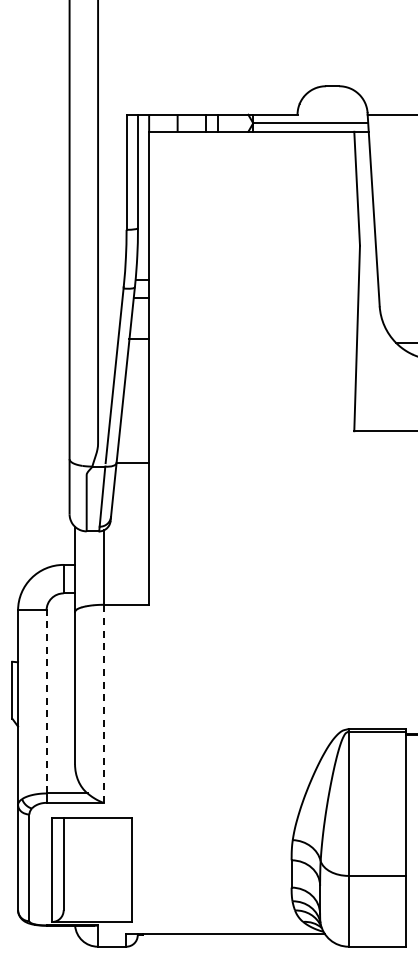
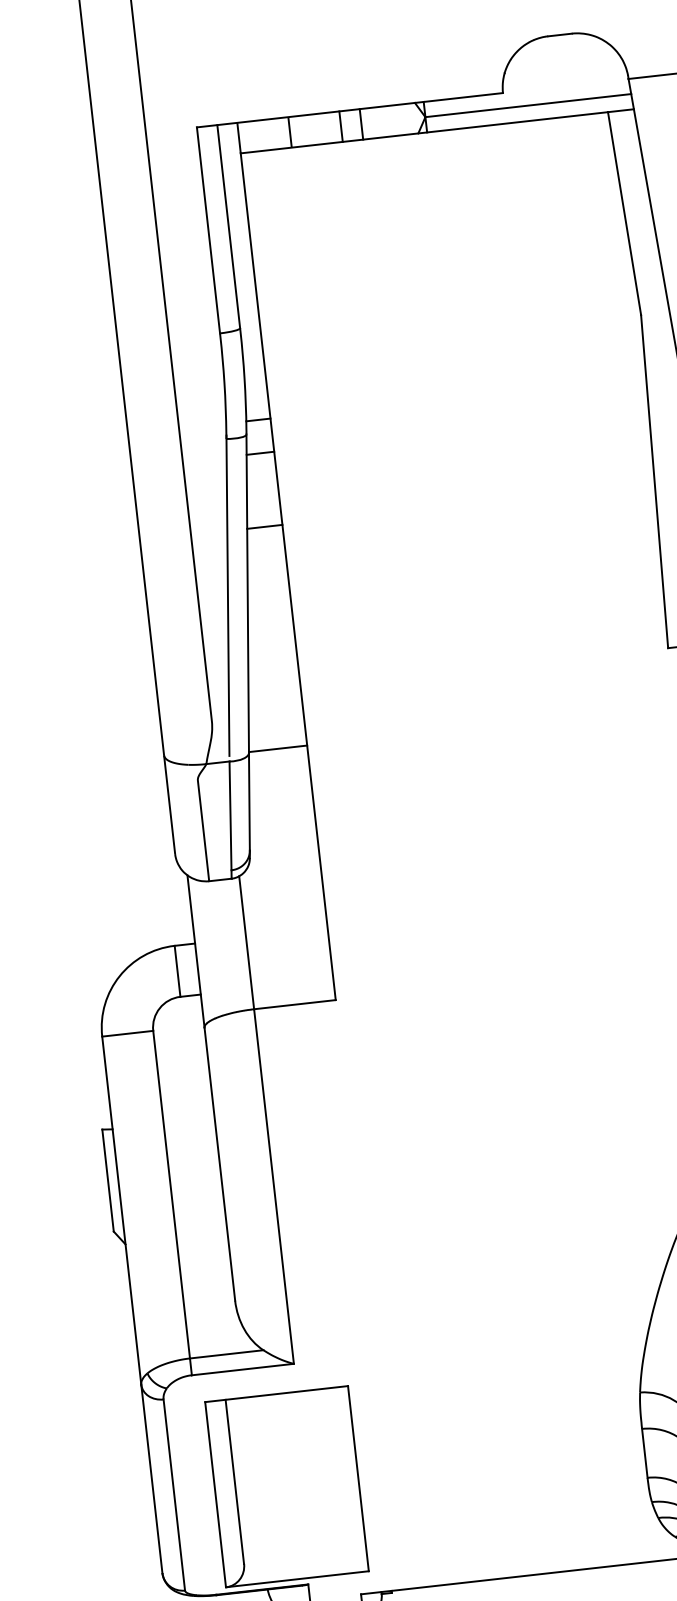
line: (46, 701) -> (171, 1193), dashed -> solid
line: (103, 703) -> (273, 1185), dashed -> solid

